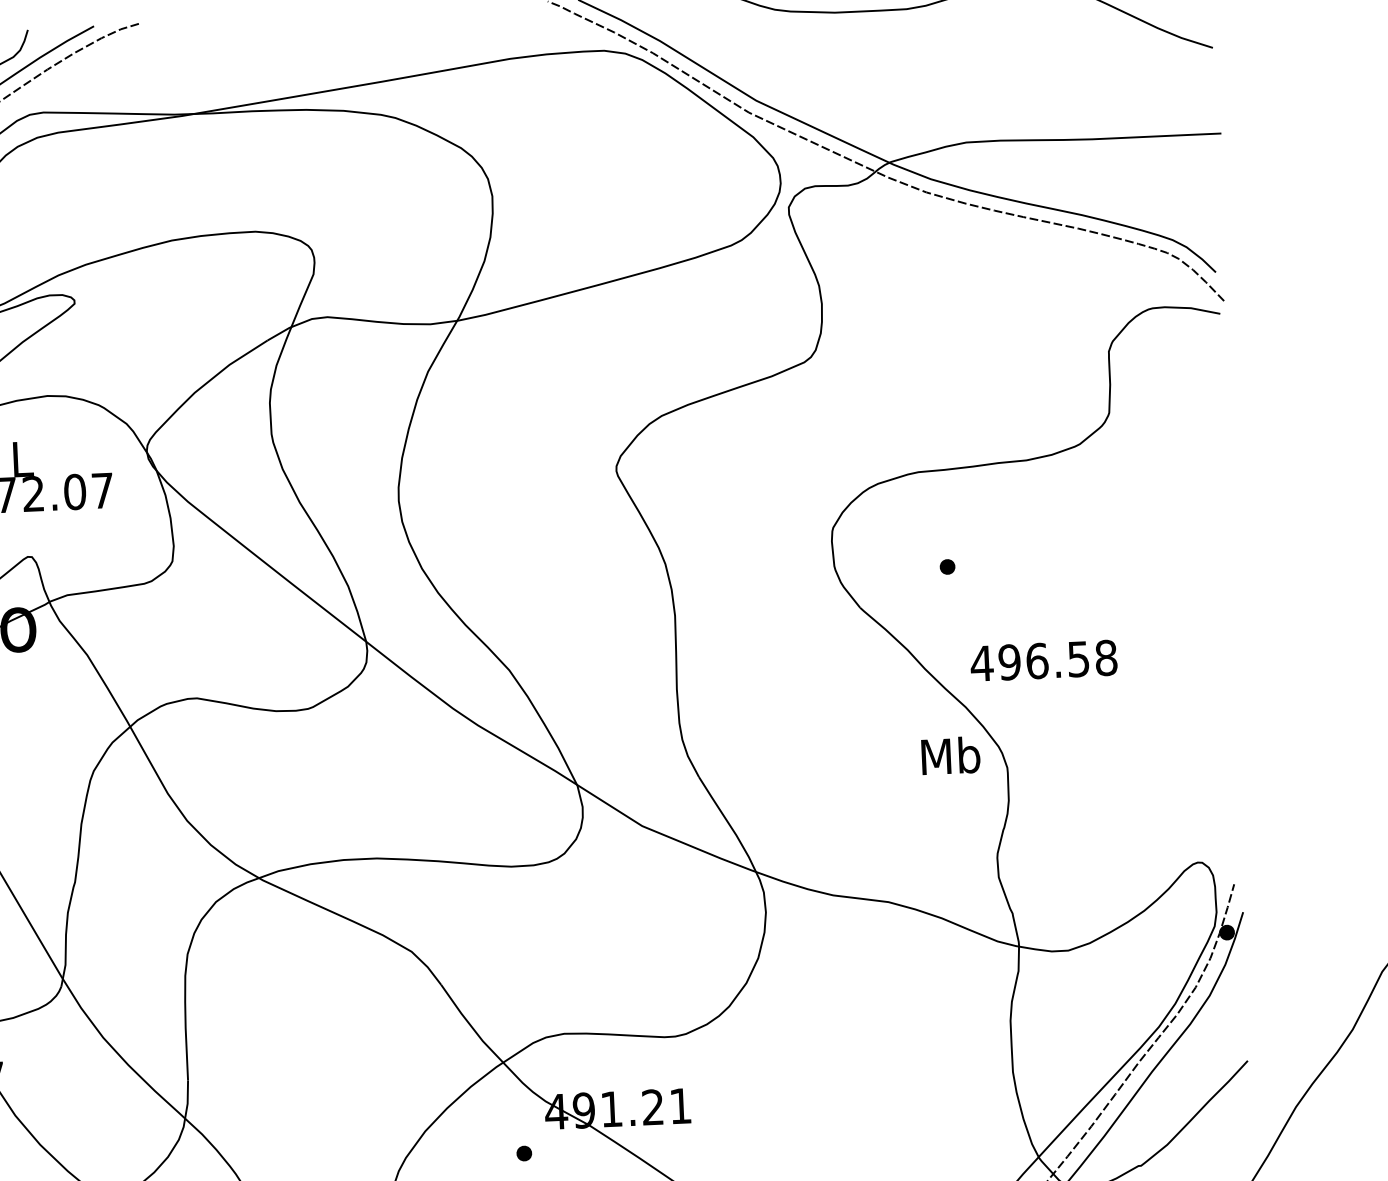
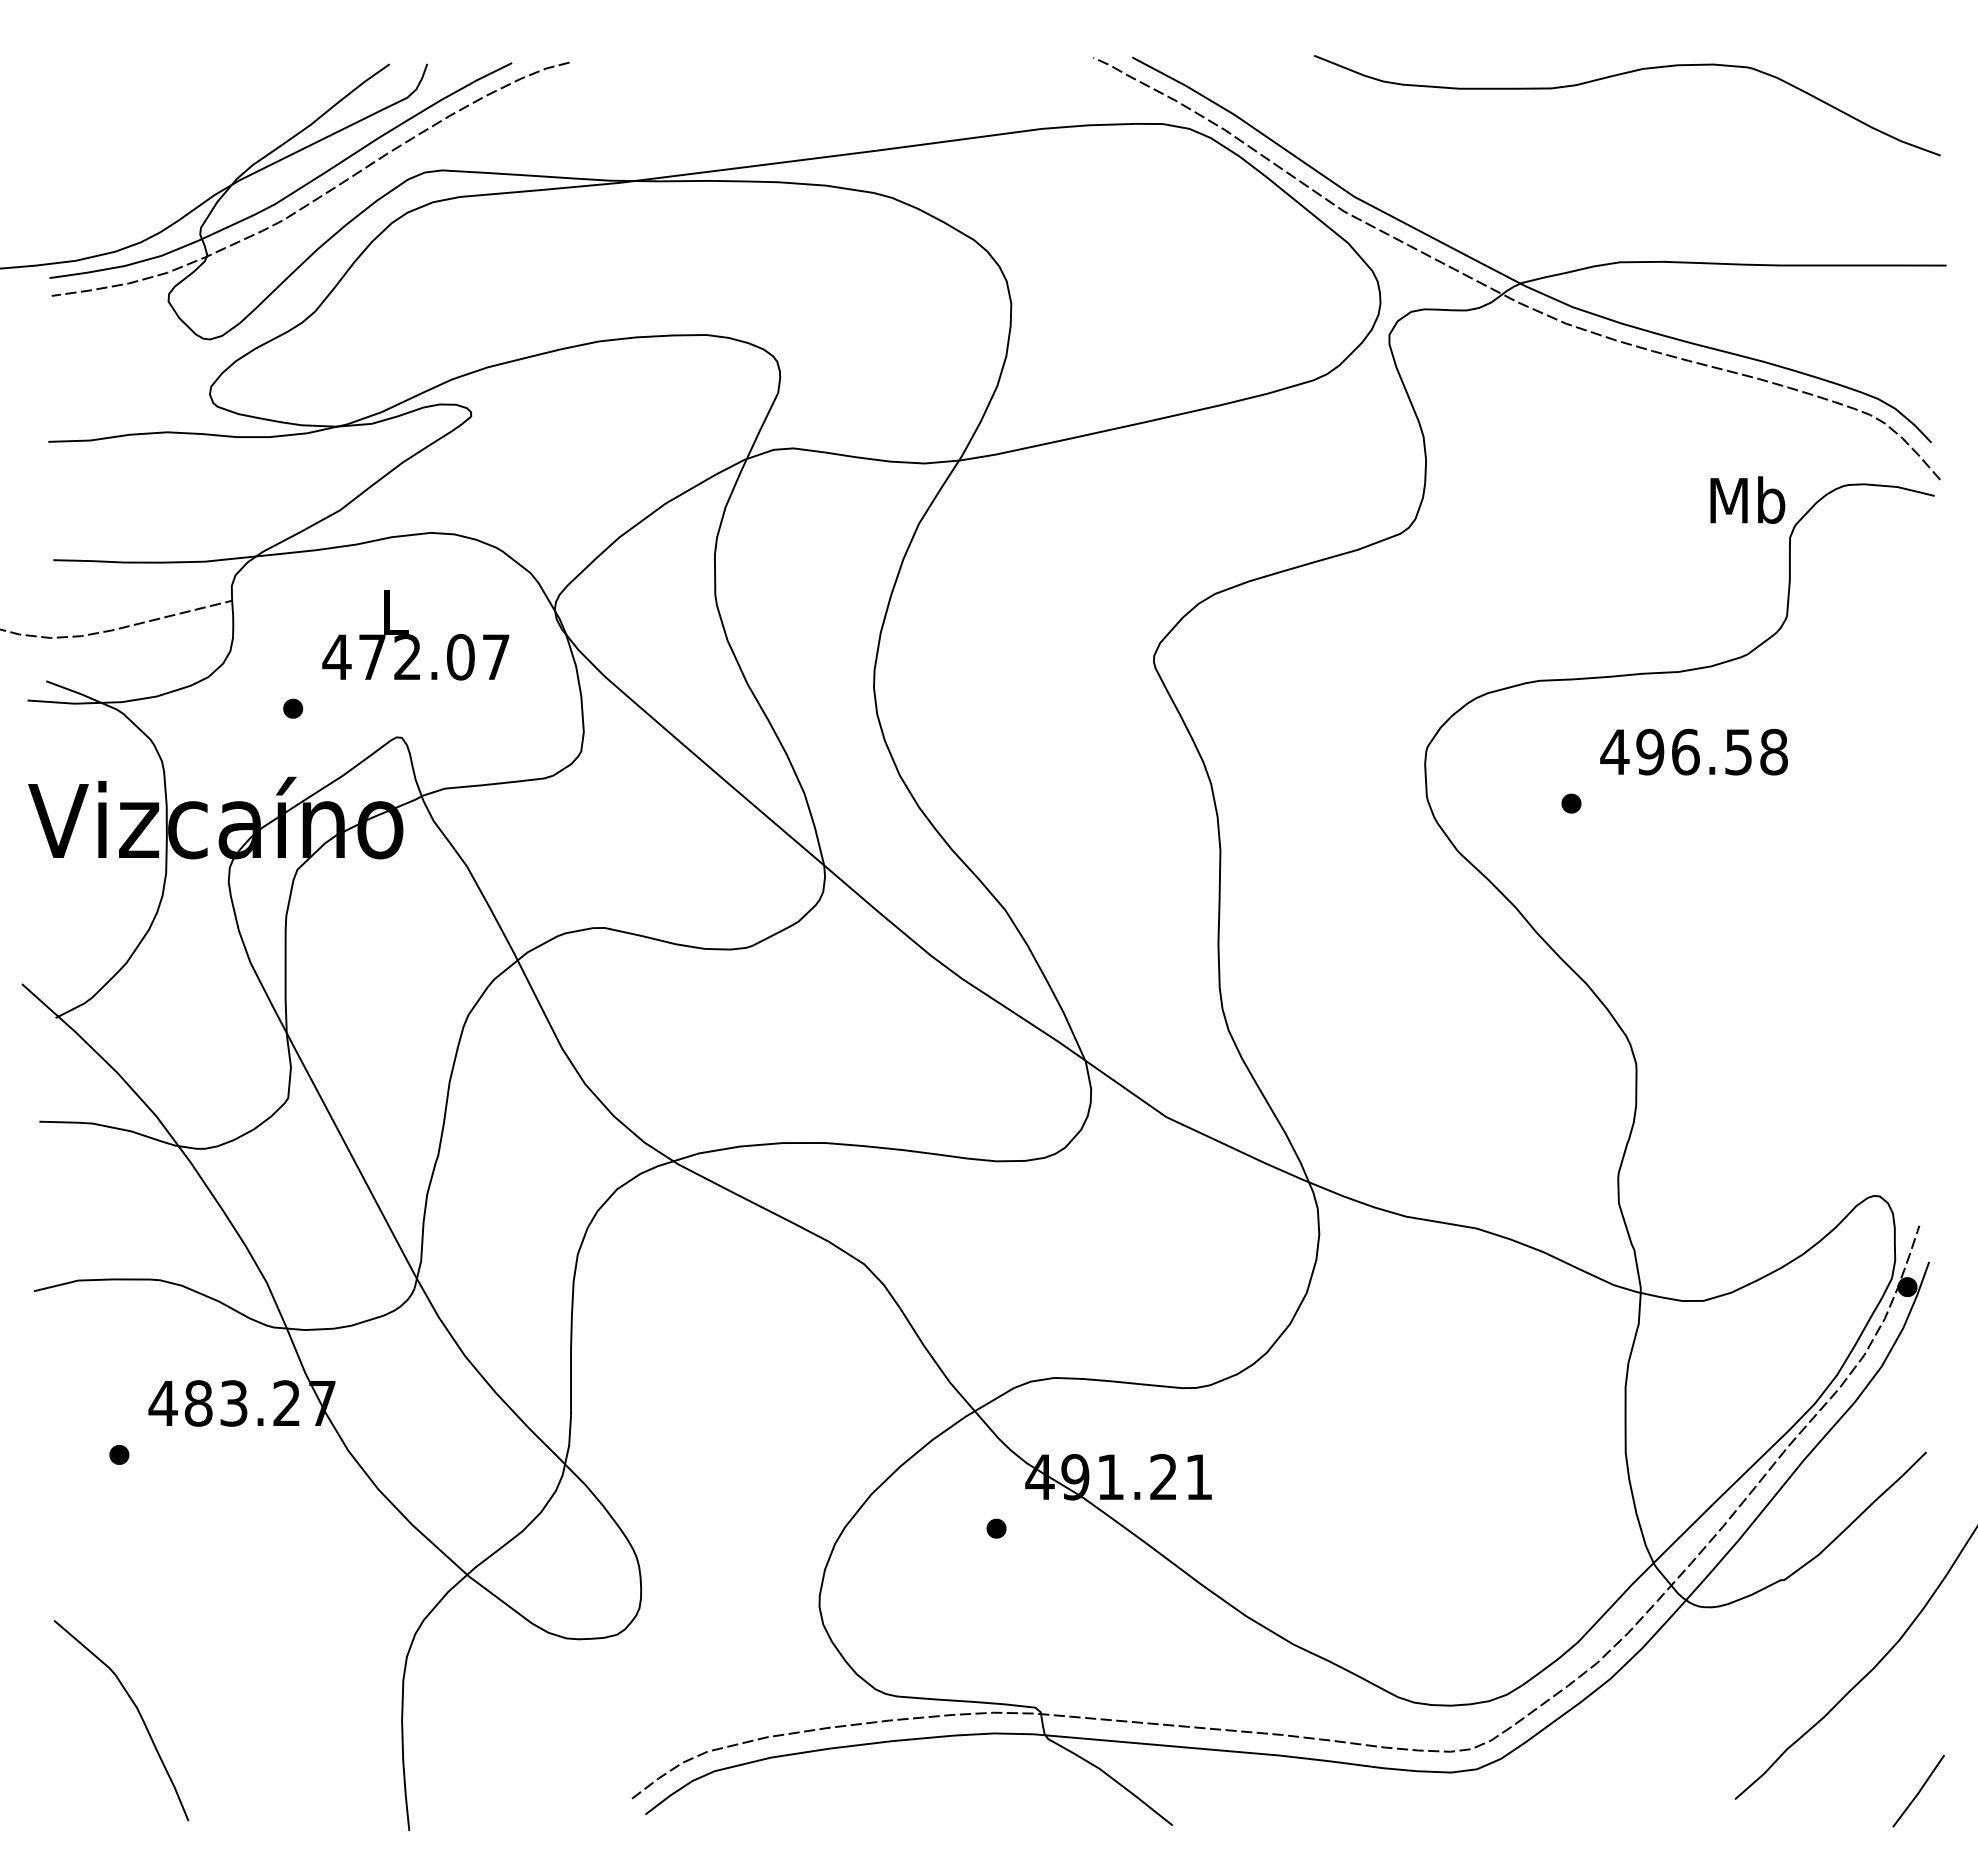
text: (1043, 660) -> (1693, 751), moved
text: (950, 755) -> (1747, 499), moved

